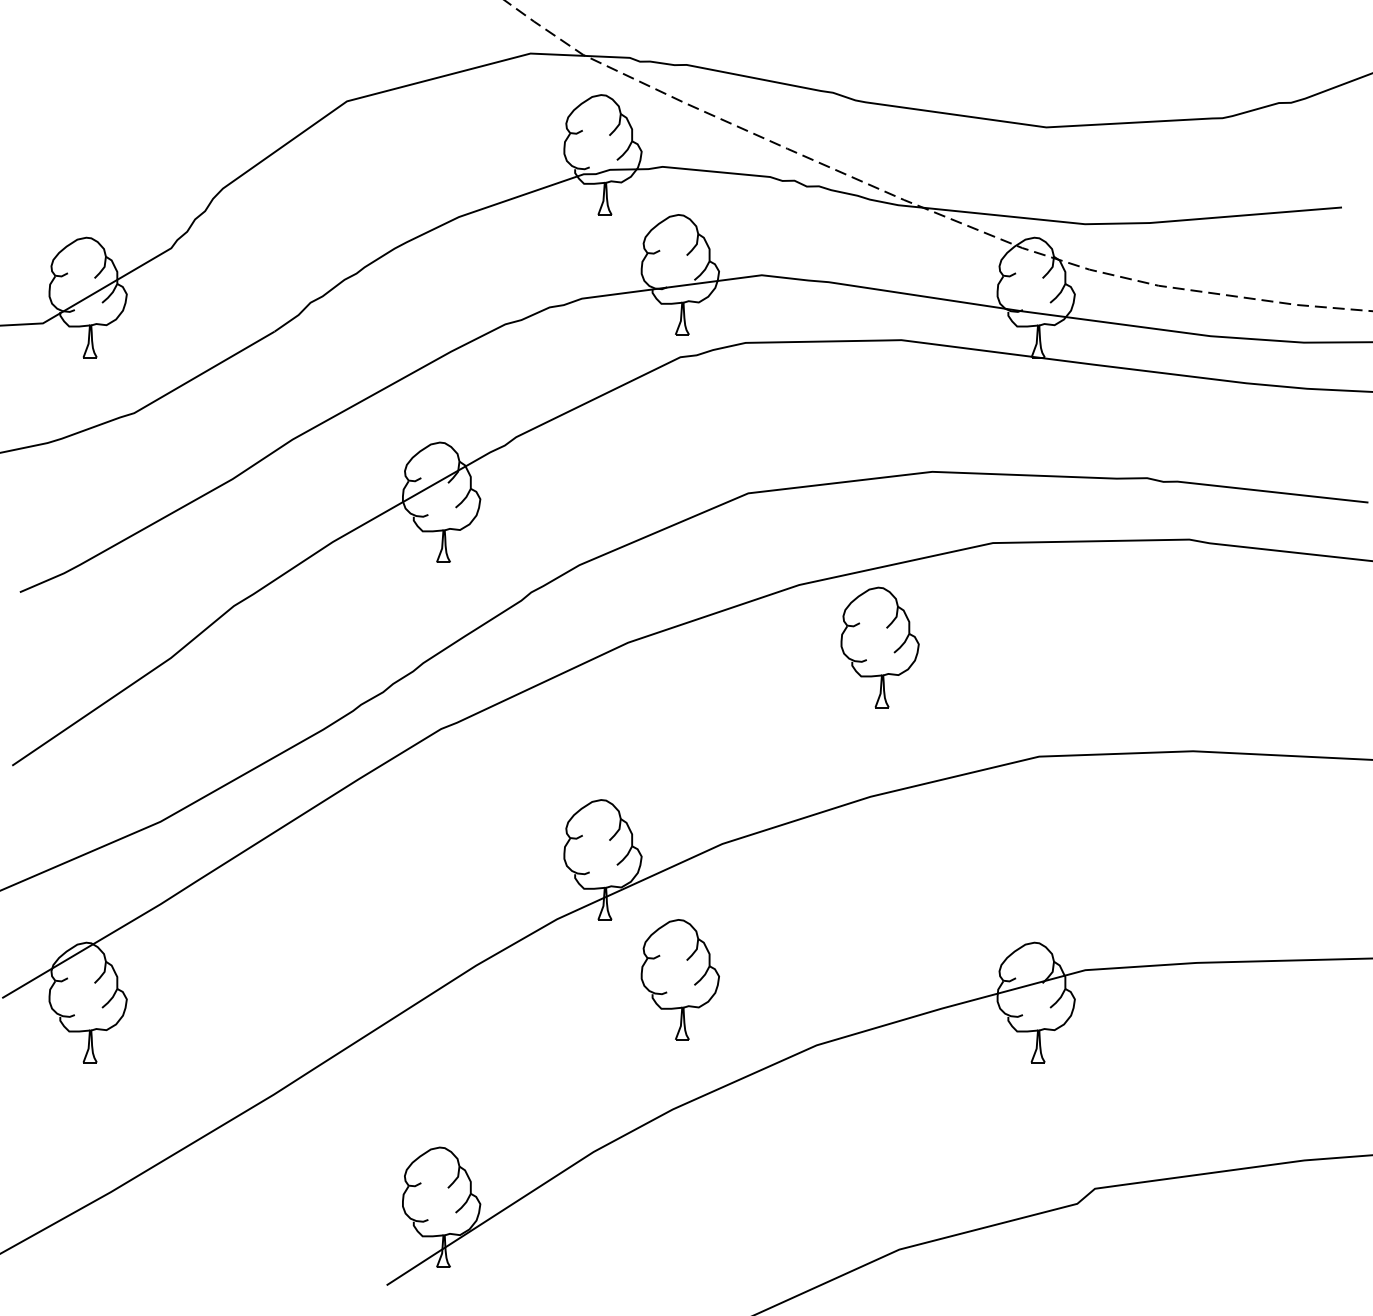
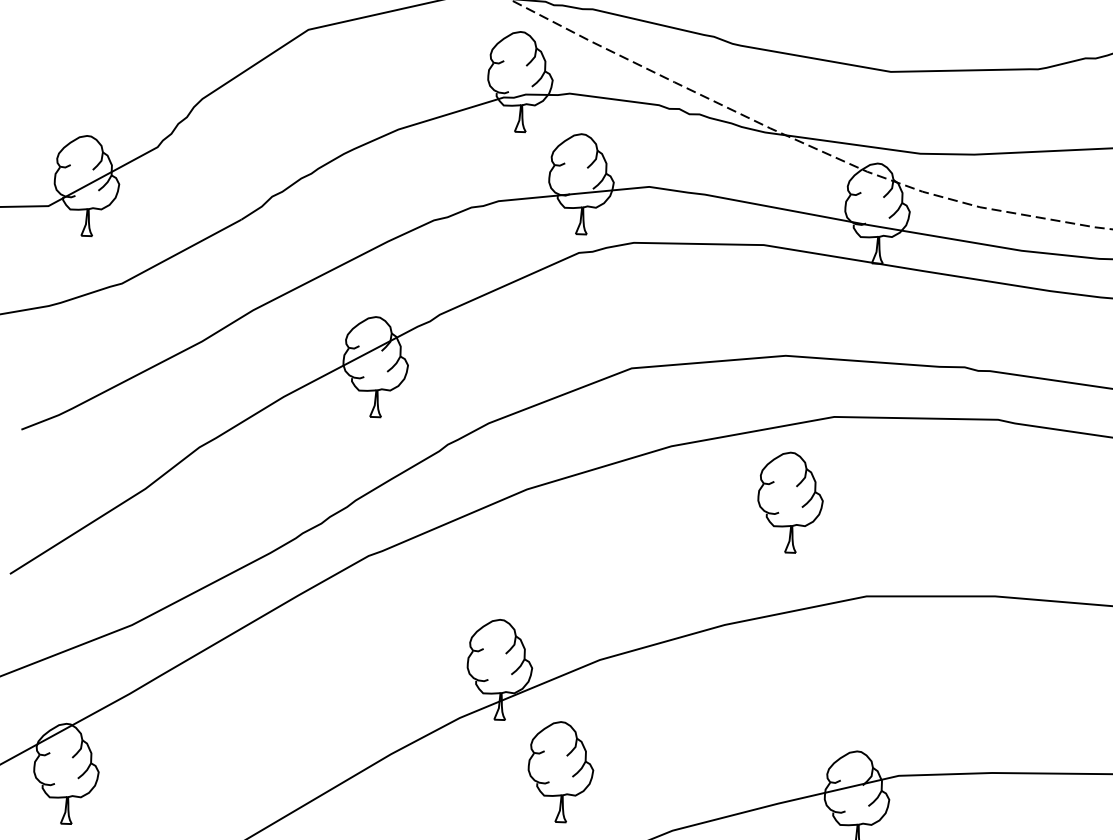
part: (879, 647) -> (789, 502), moved

